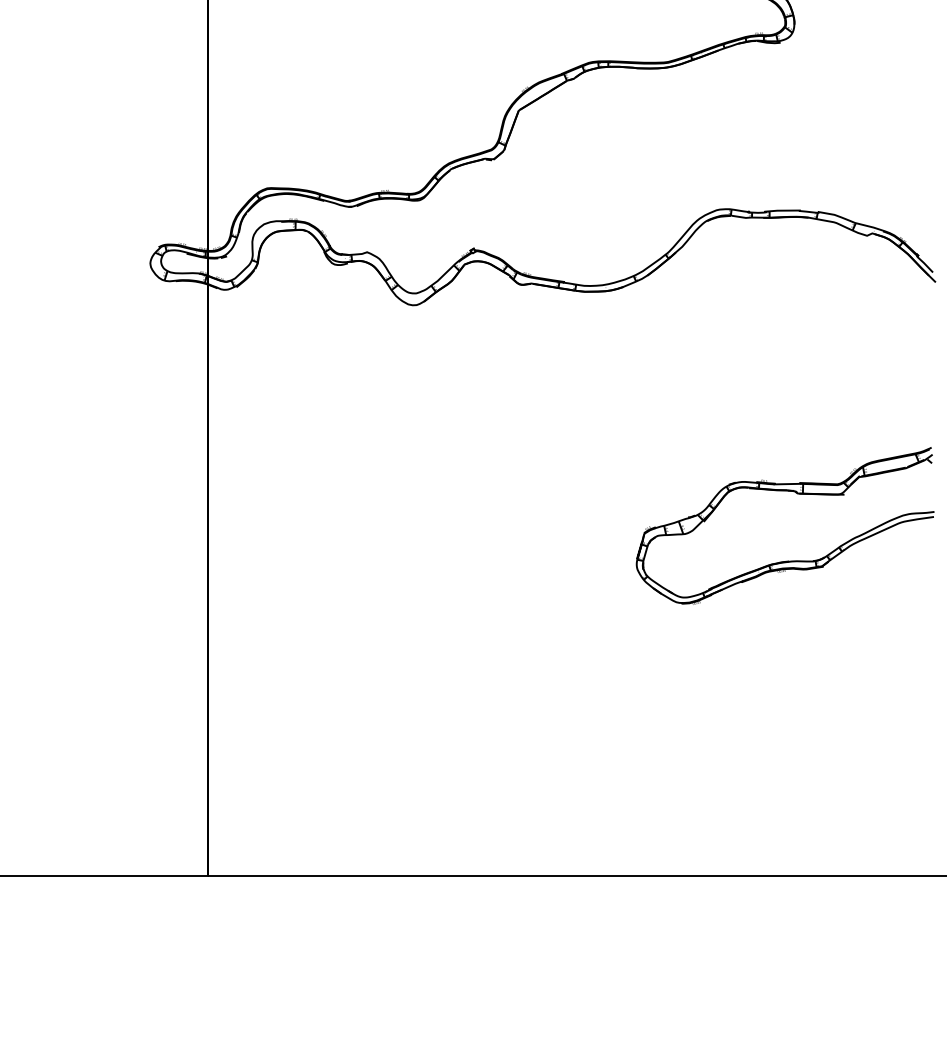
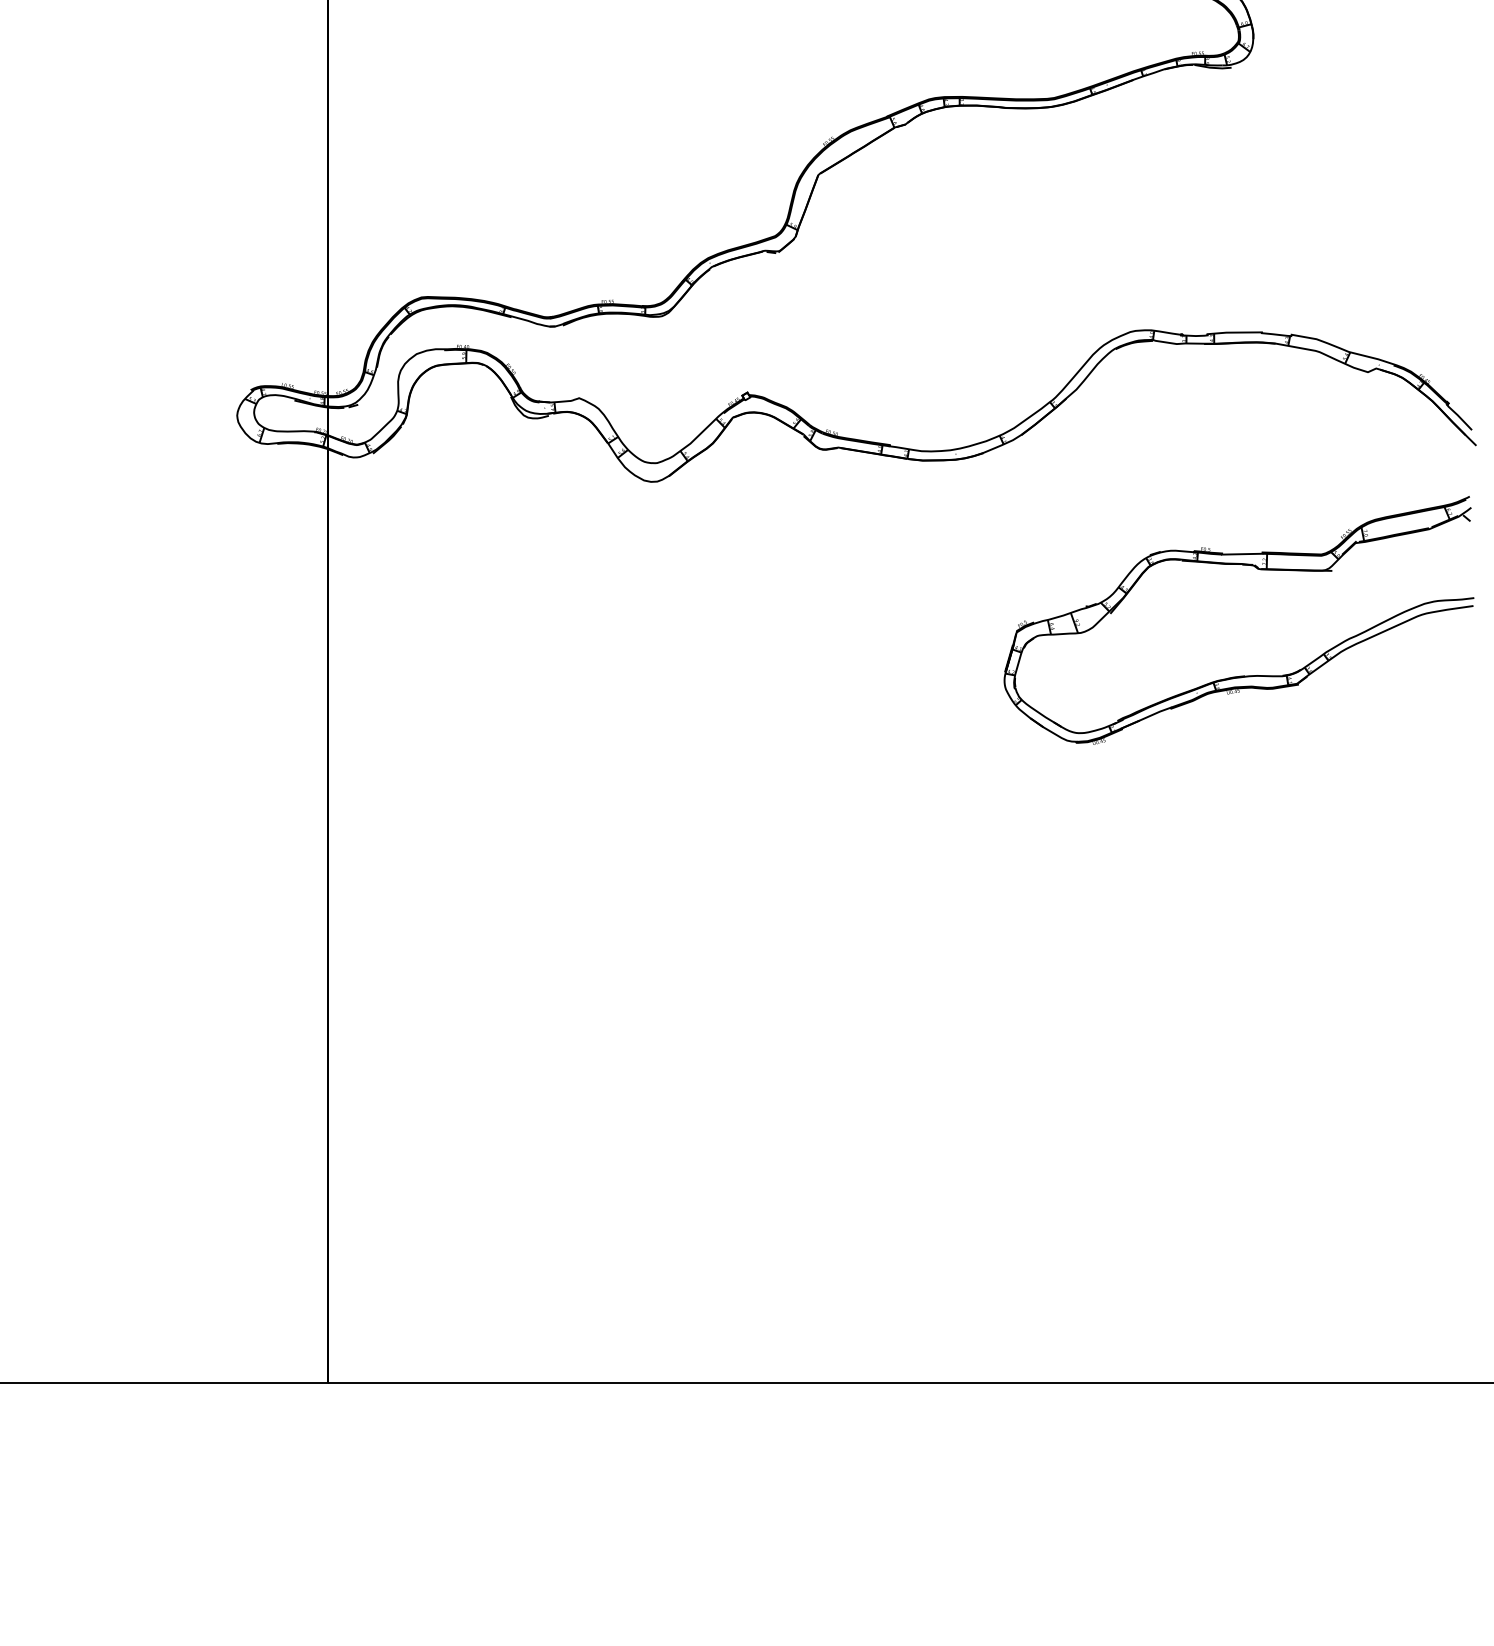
part: (797, 494) -> (1258, 570), moved

